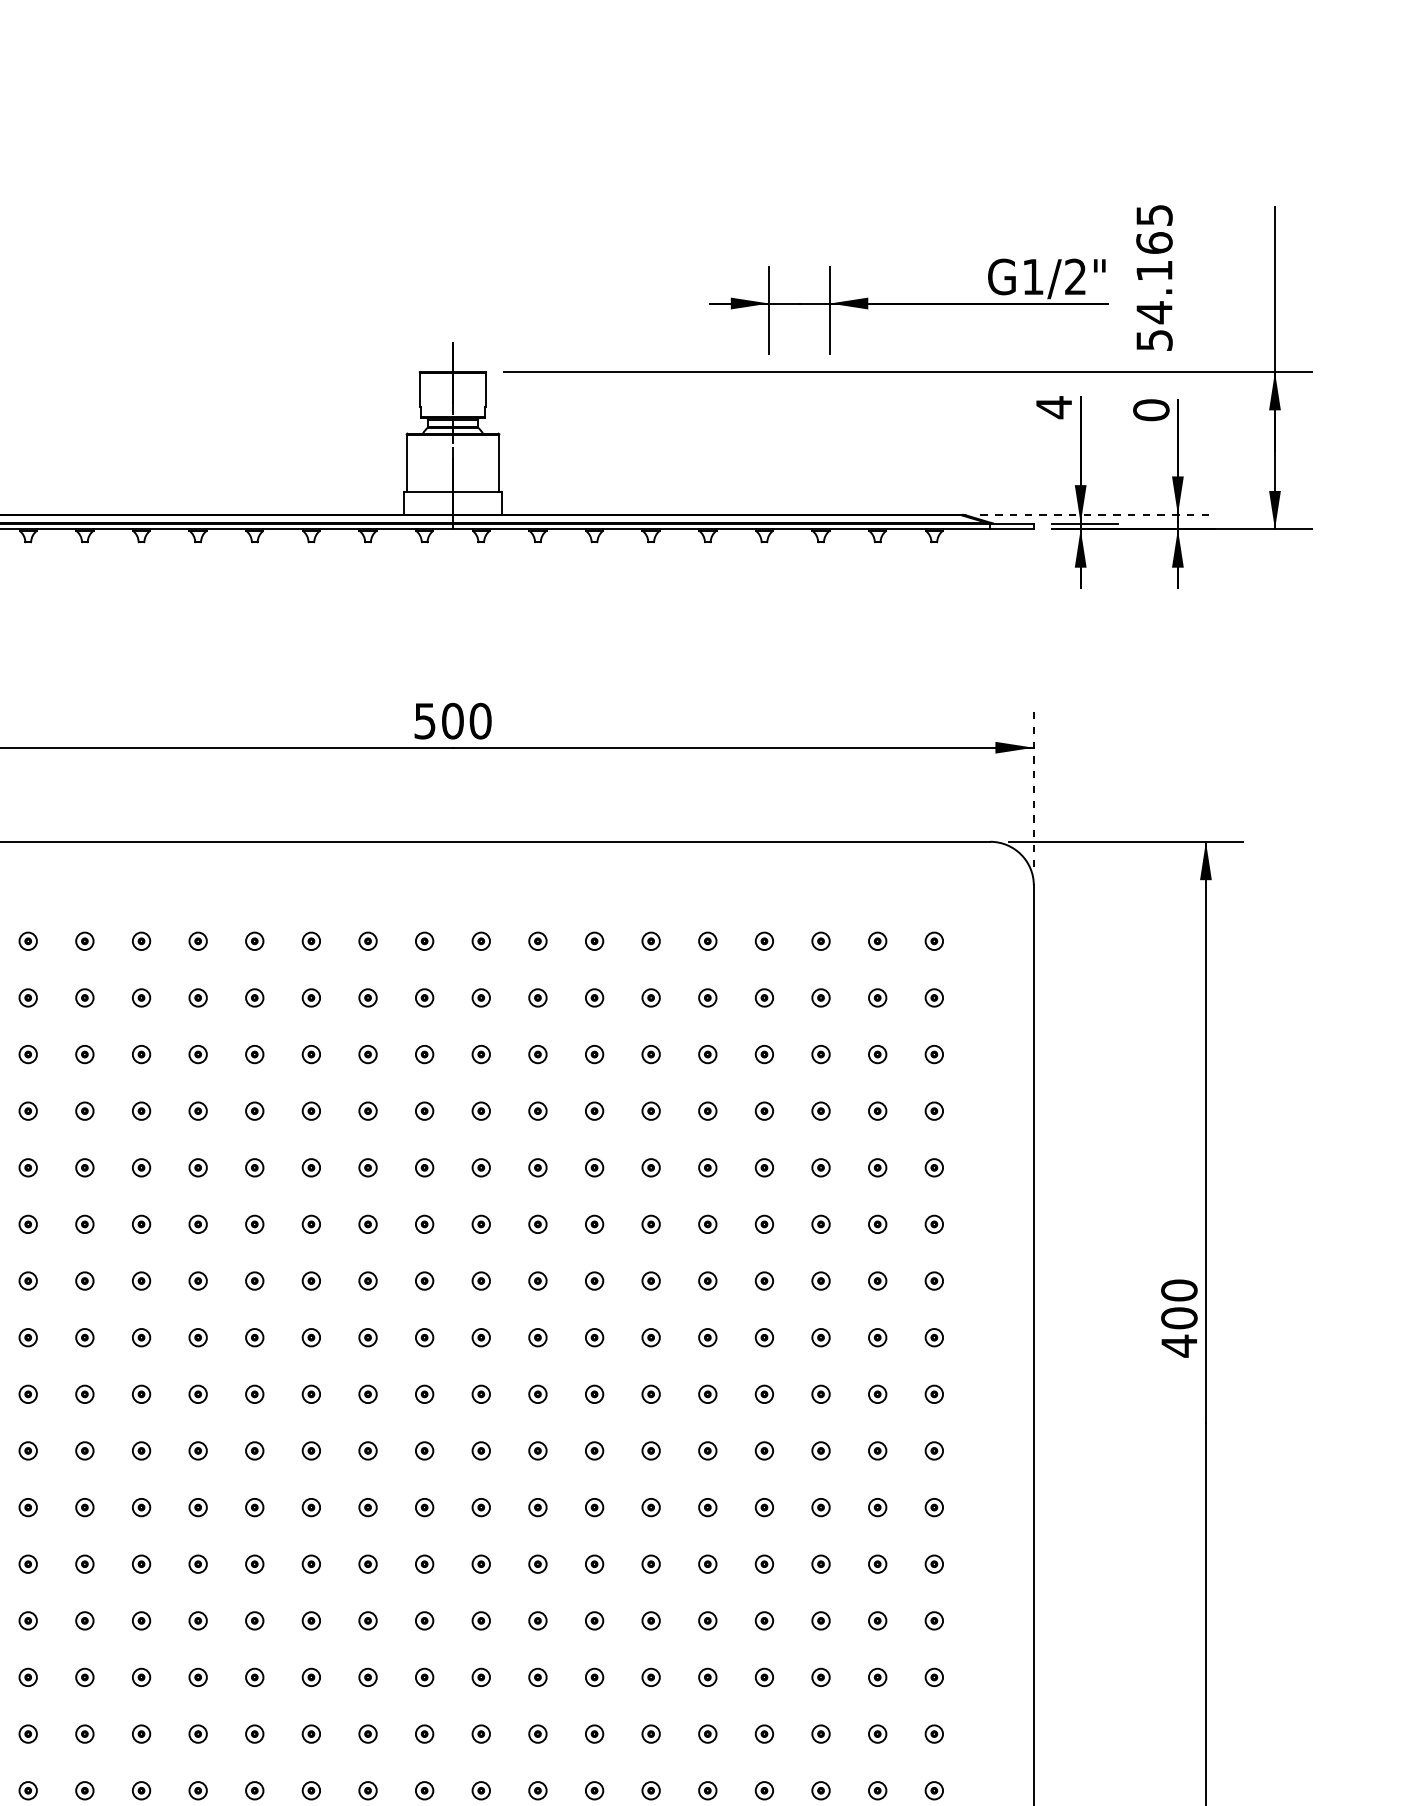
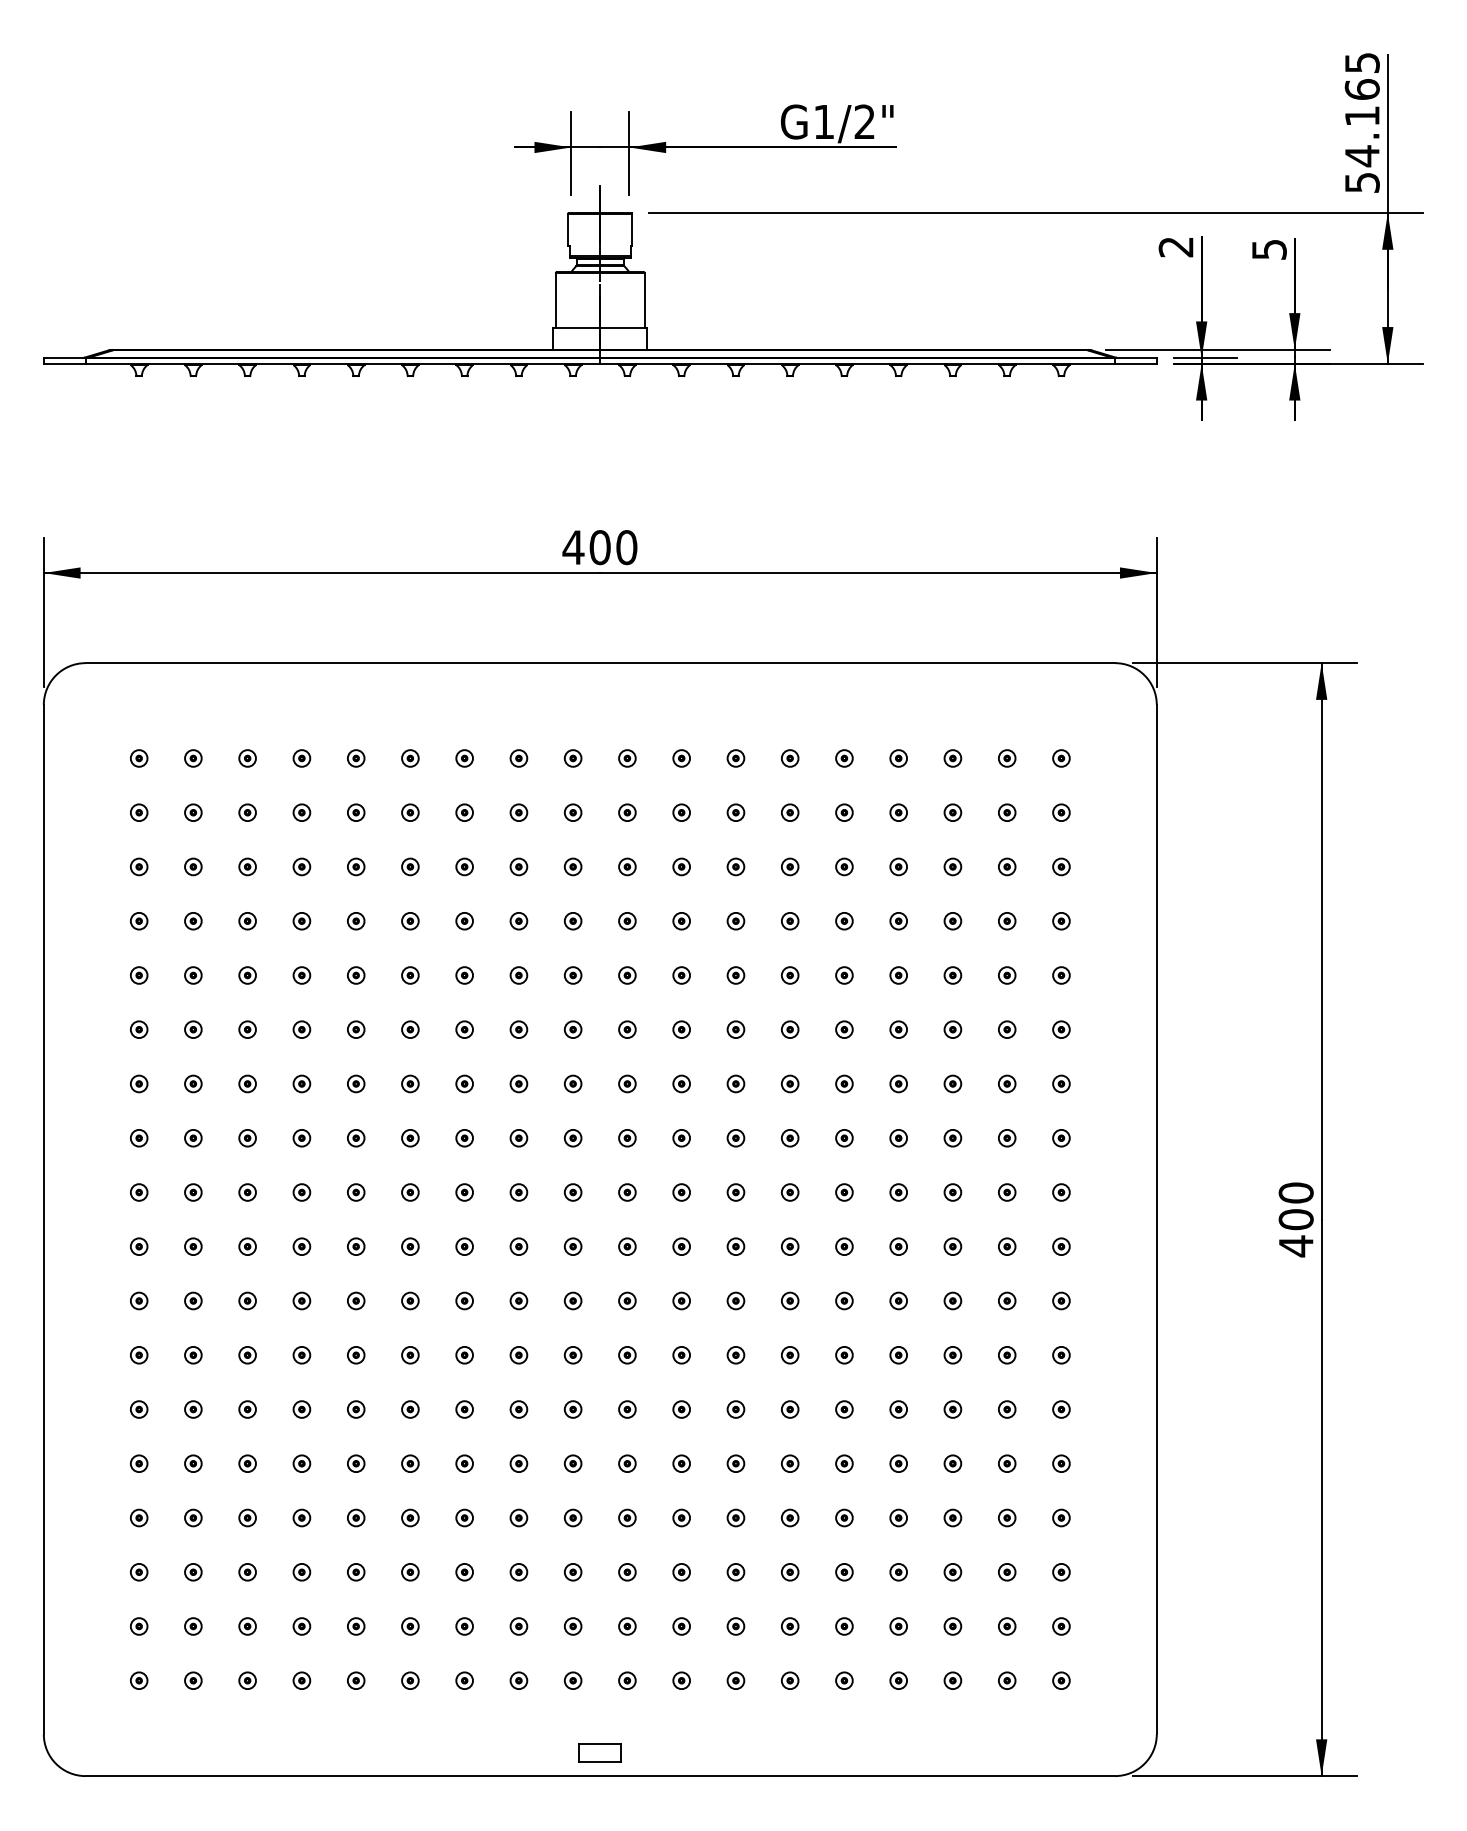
text: (1153, 277) -> (1361, 122), moved
part: (909, 305) -> (705, 149), moved
text: (1053, 407) -> (1175, 247), 4 -> 2
text: (1150, 410) -> (1268, 249), 0 -> 5
line: (1098, 514) -> (1218, 349), dashed -> solid
text: (425, 721) -> (573, 547), 500 -> 400
line: (1033, 788) -> (1156, 612), dashed -> solid
text: (1178, 1318) -> (1295, 1219), moved

